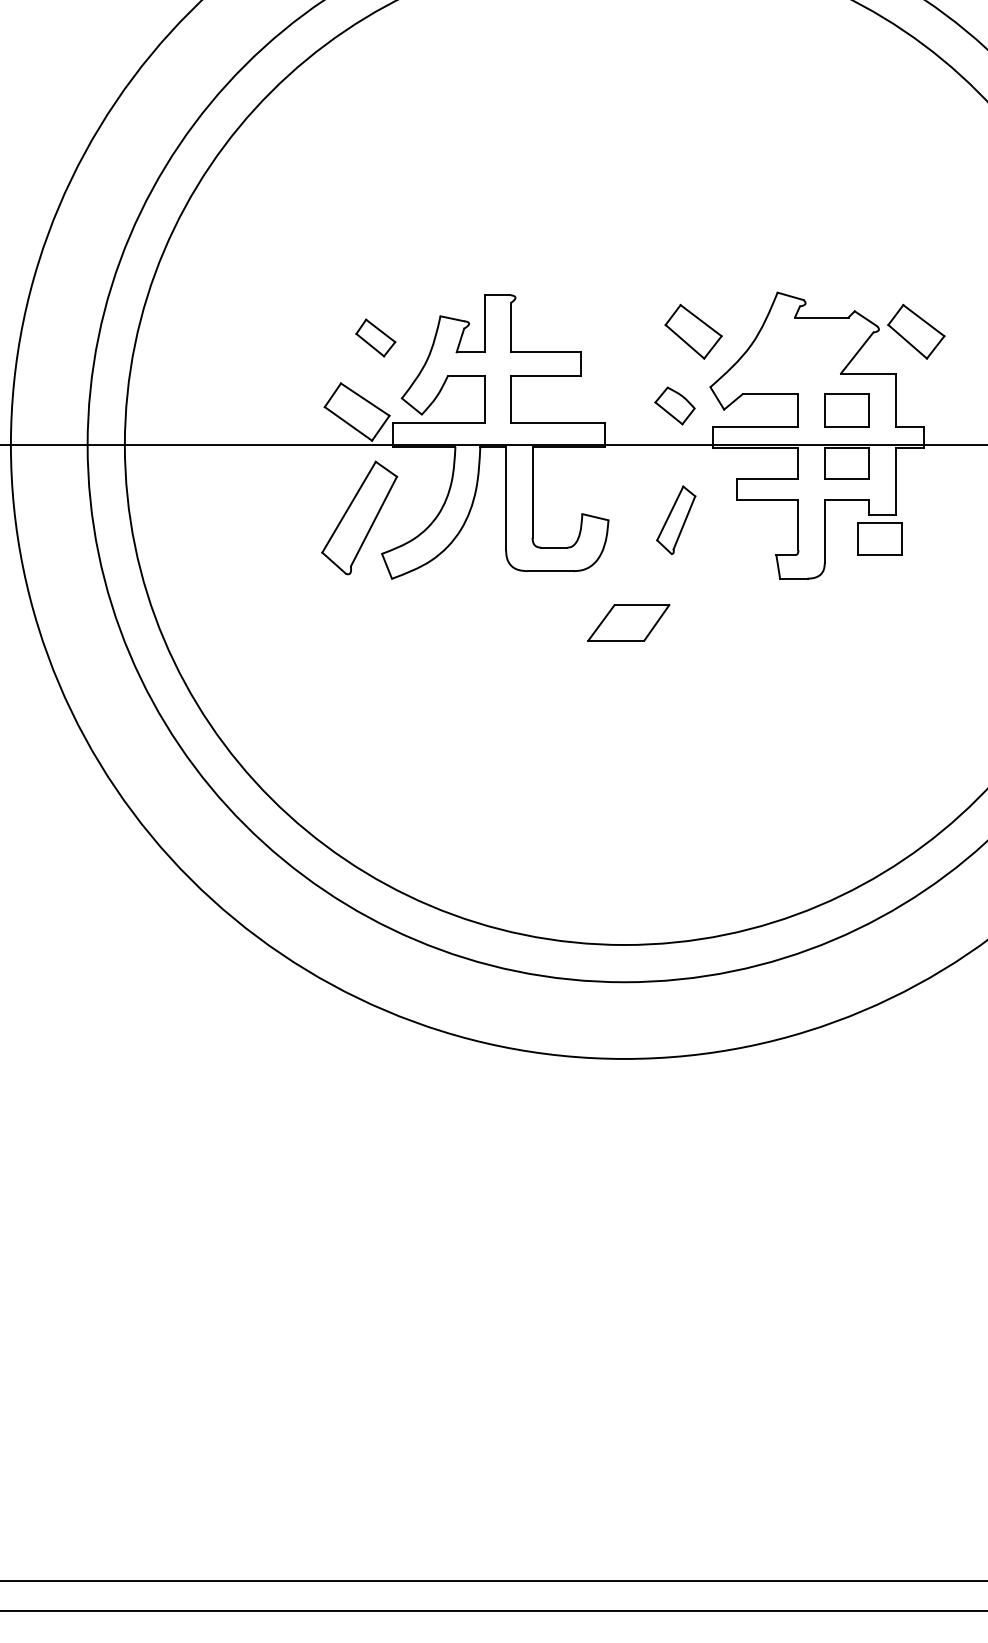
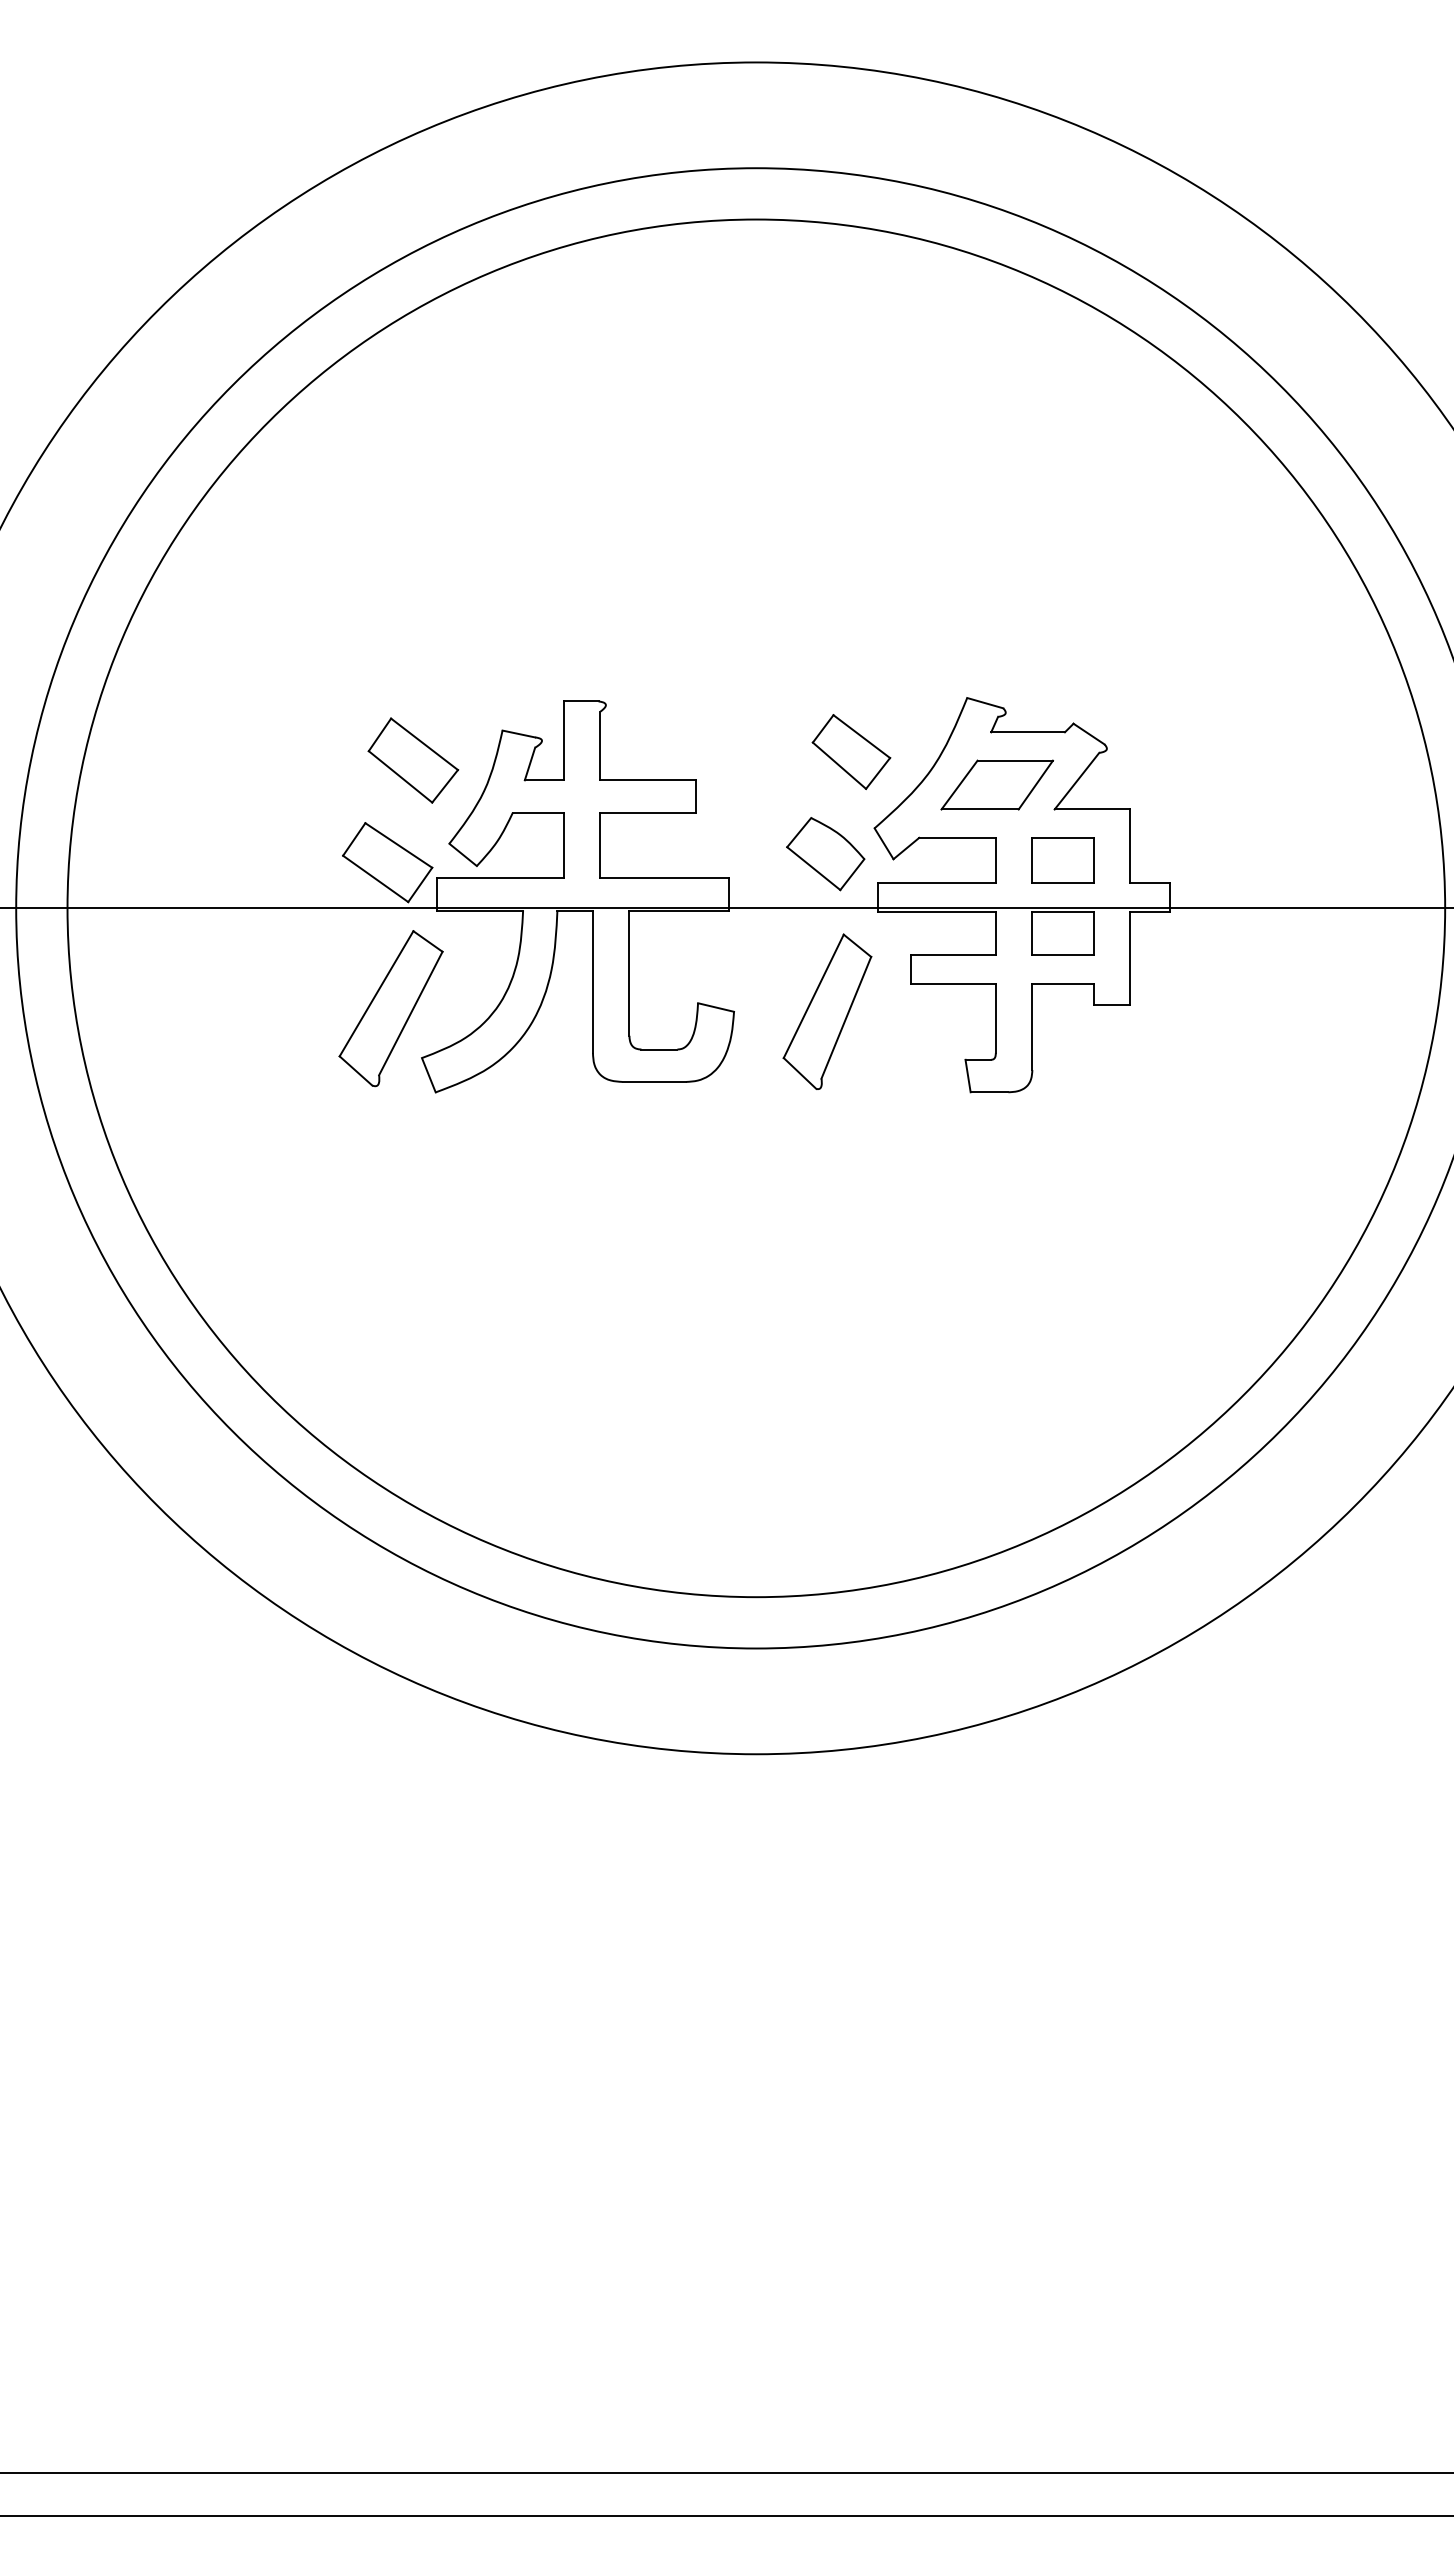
part: (916, 332) -> (1158, 752), removed
part: (375, 337) -> (413, 760), size x1.67
part: (674, 406) -> (825, 854), size x1.43
part: (676, 520) -> (827, 1011), size x1.67
part: (879, 538) -> (1107, 1037), removed
part: (628, 622) -> (996, 784), moved

